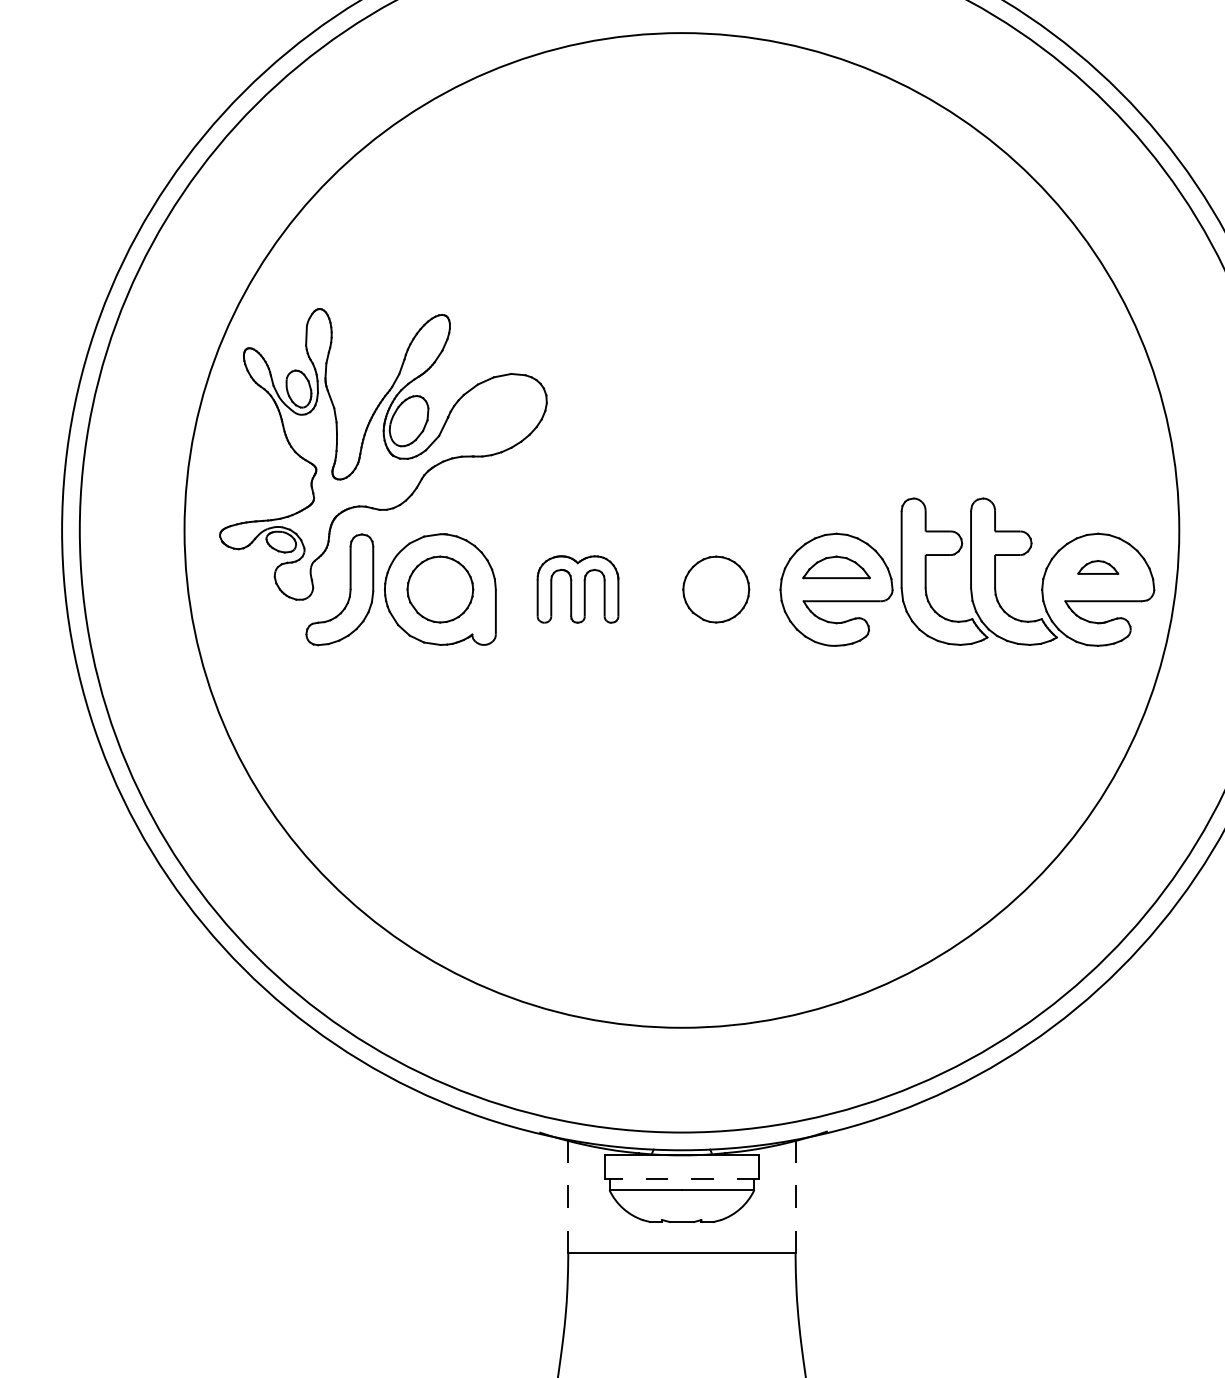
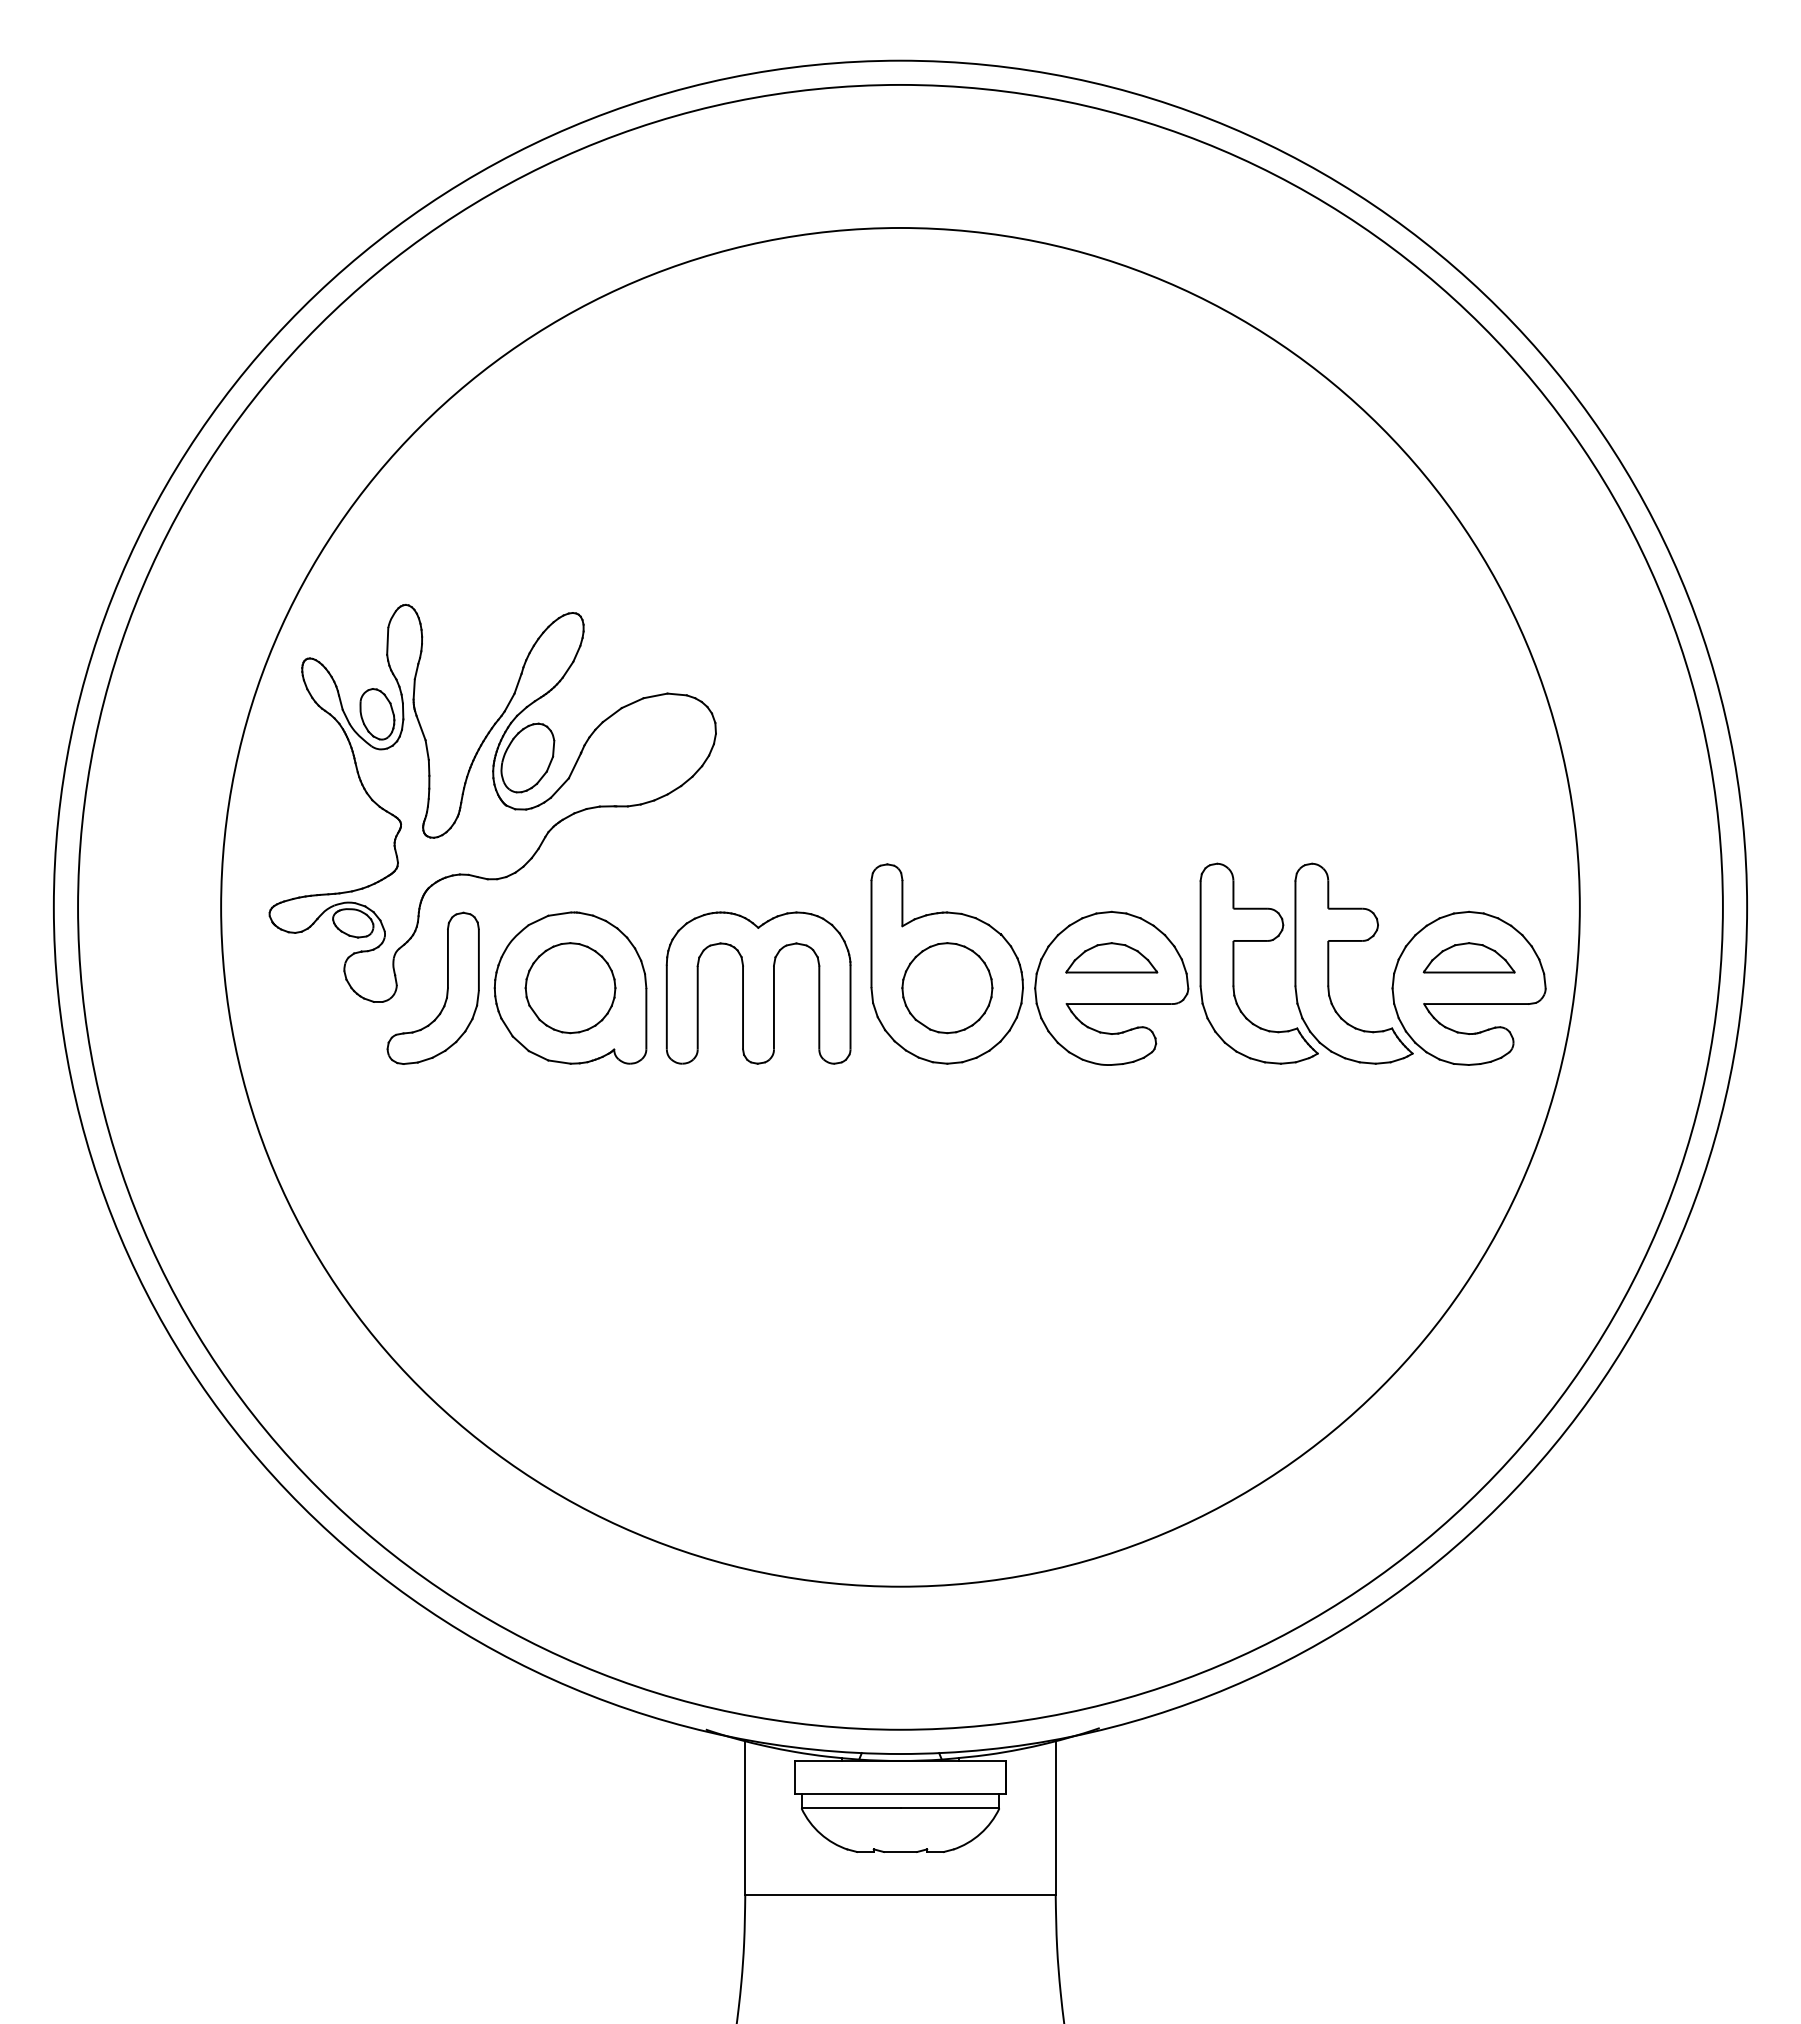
part: (1097, 567) -> (1468, 957), size x1.67
part: (715, 571) -> (946, 963), added
part: (577, 589) -> (758, 987), size x1.67
line: (681, 1179) -> (900, 1793), dashed -> solid
line: (568, 1196) -> (745, 1817), dashed -> solid
line: (795, 1196) -> (1055, 1817), dashed -> solid

